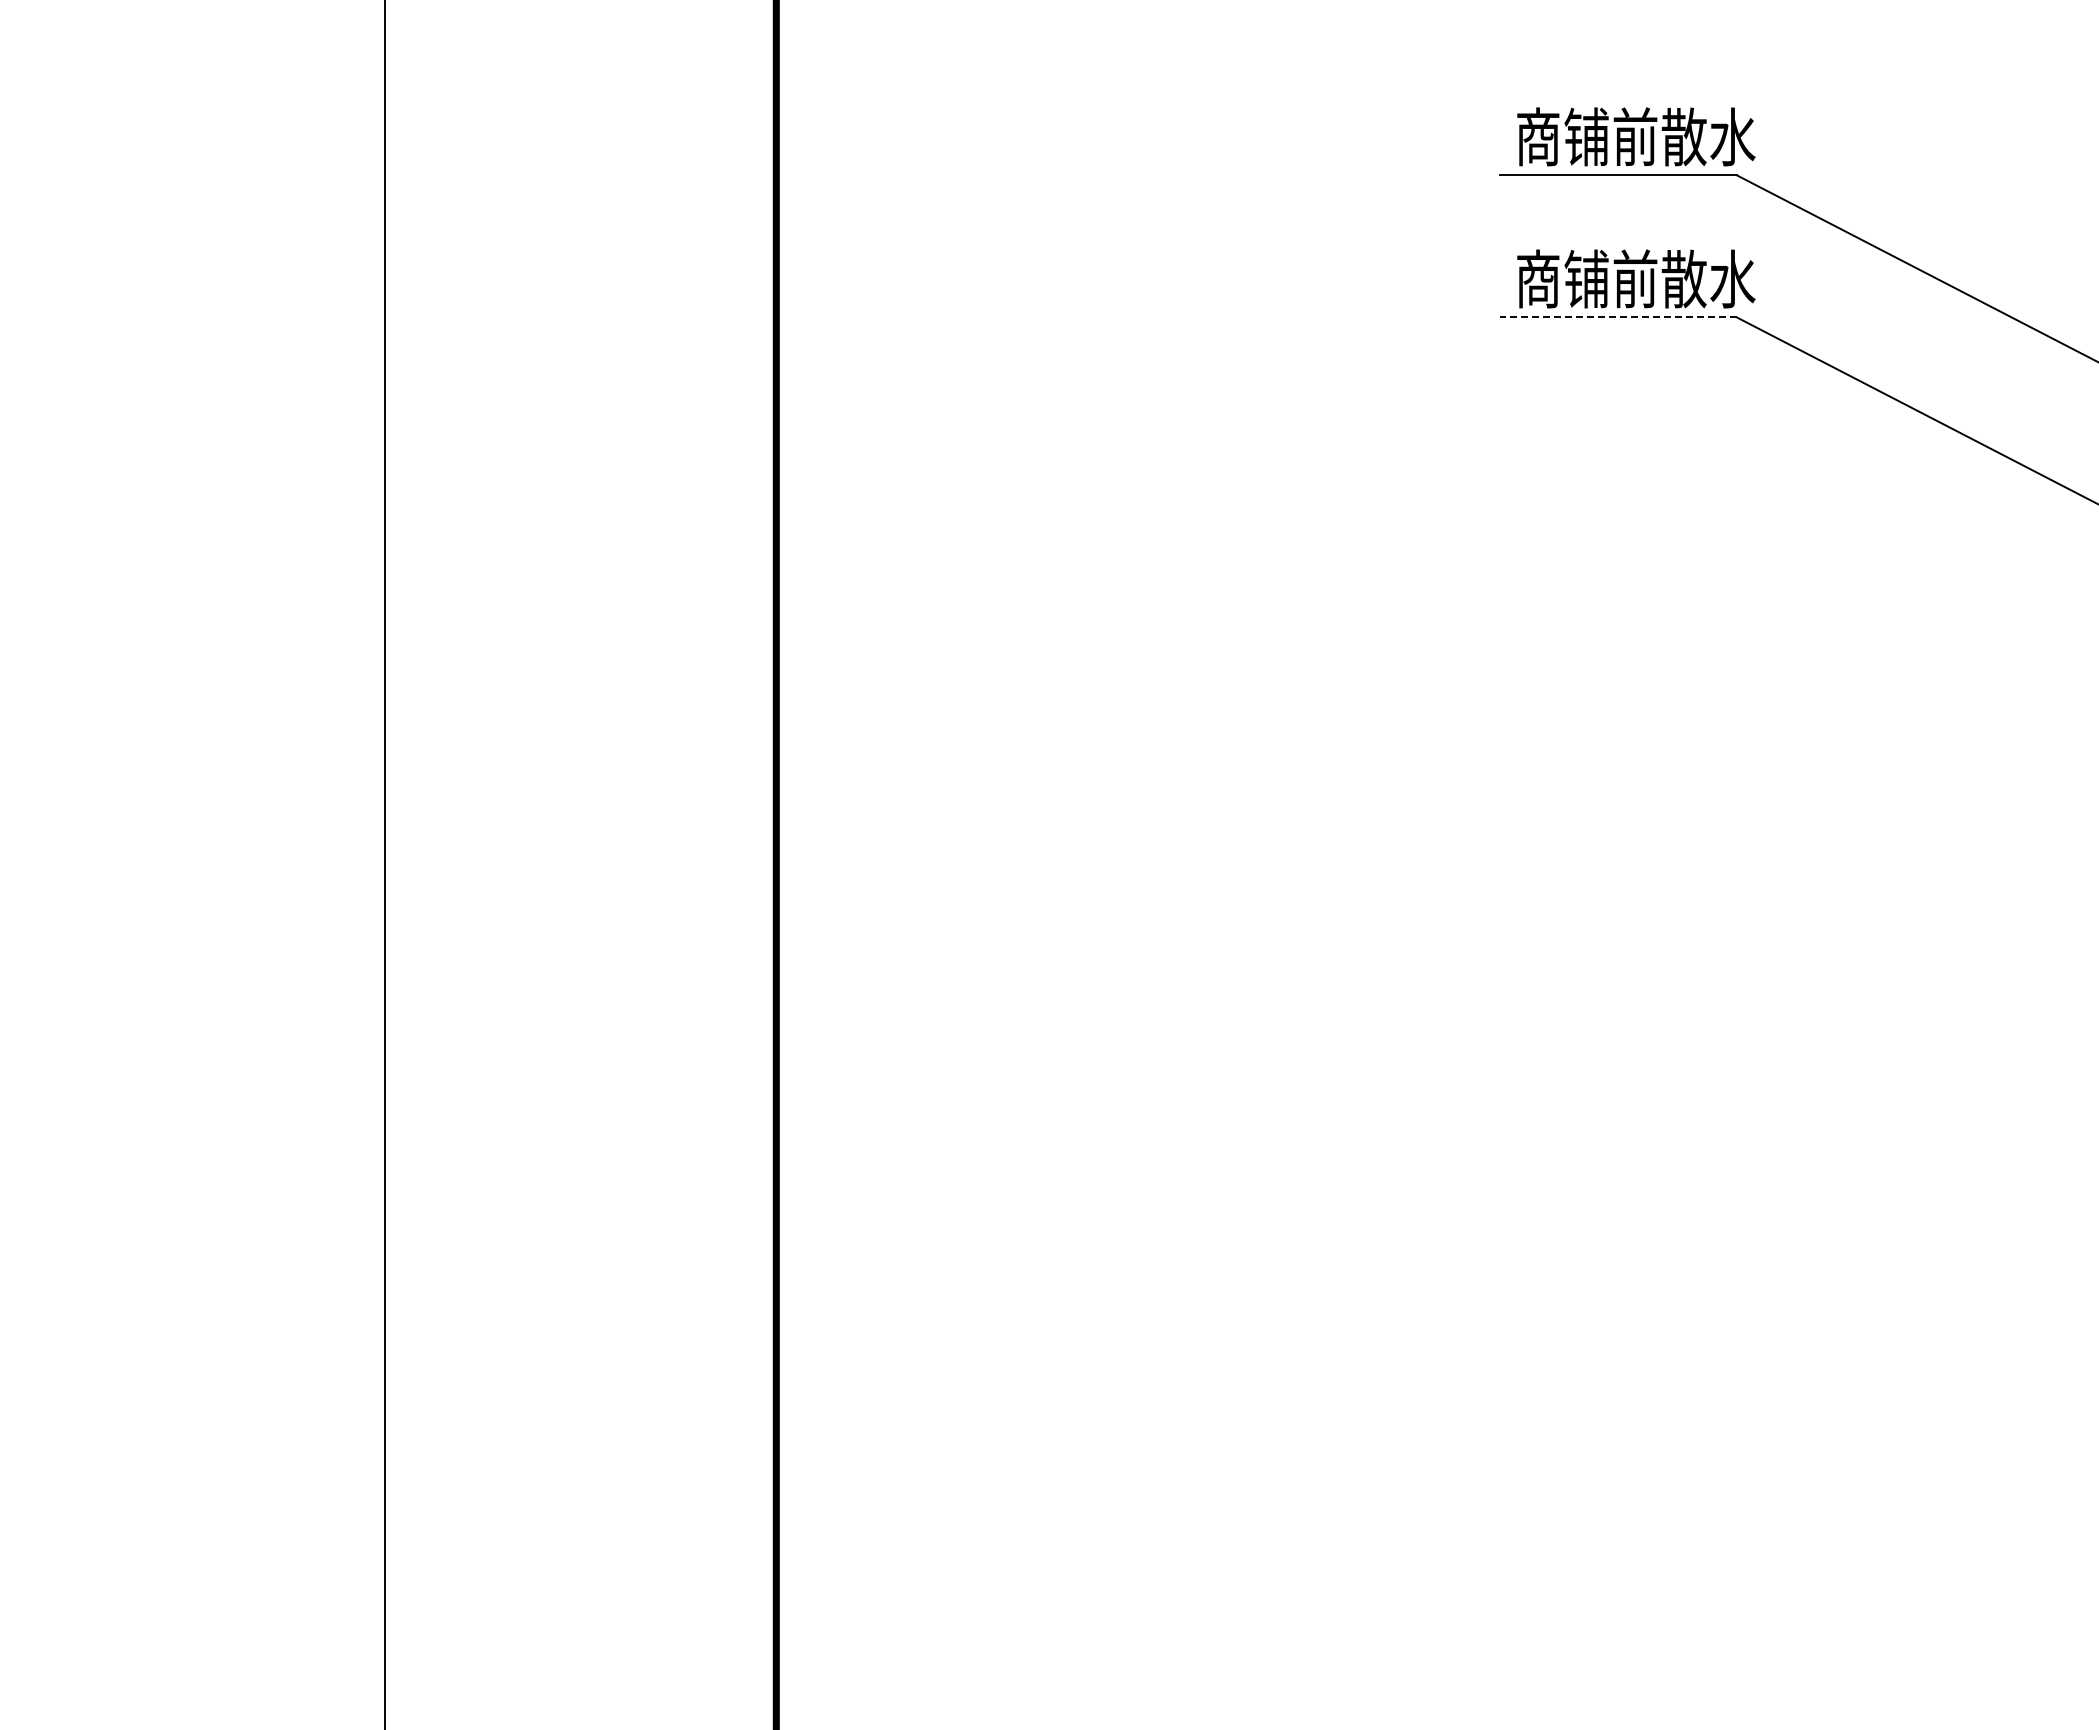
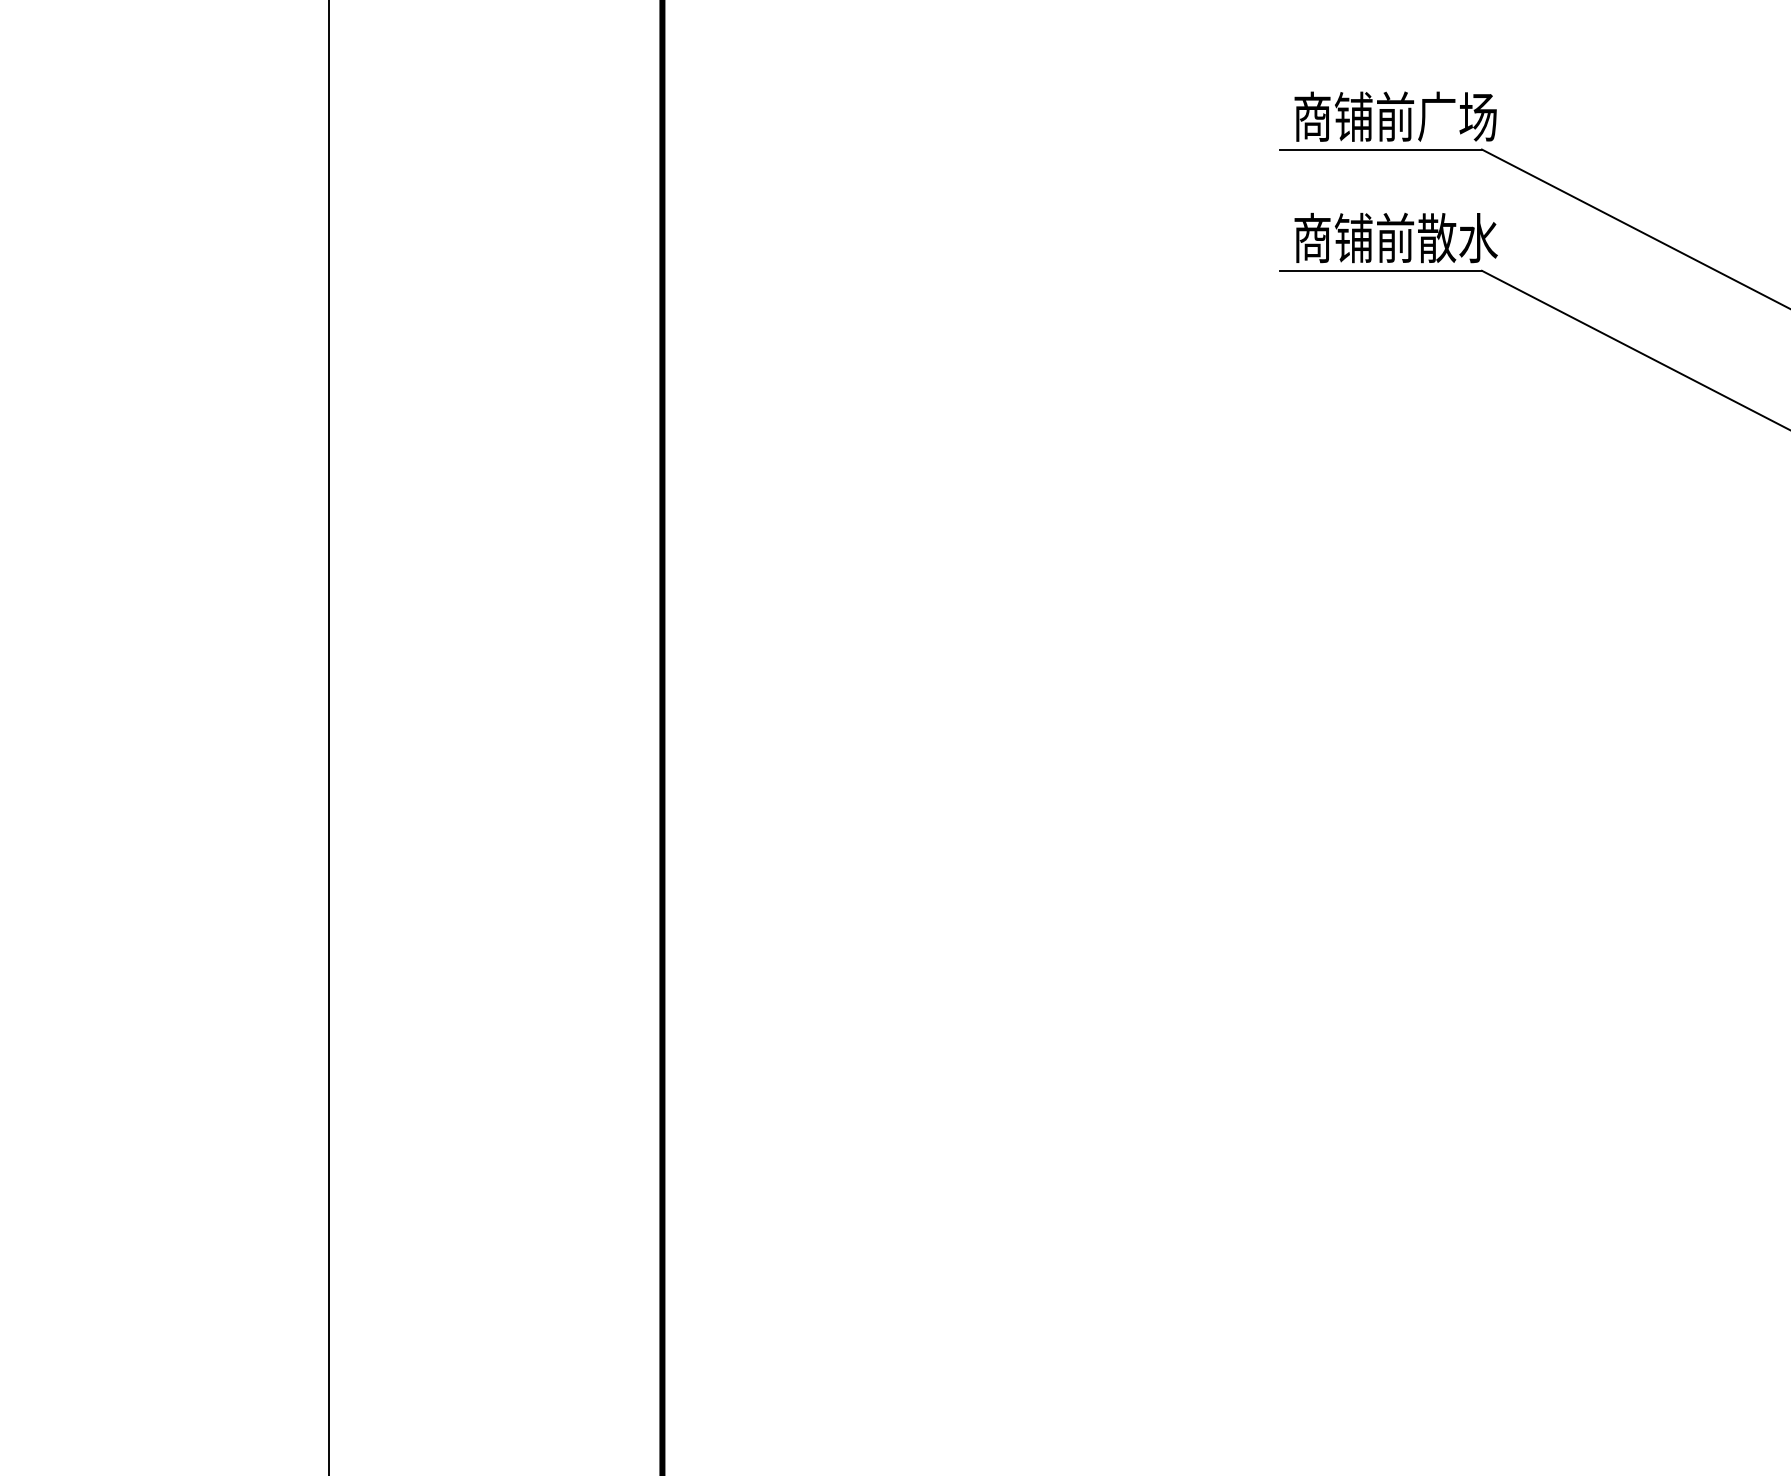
text: (1708, 136) -> (1457, 116), 商铺前散水 -> 商铺前广场
line: (1618, 317) -> (1380, 270), dashed -> solid

